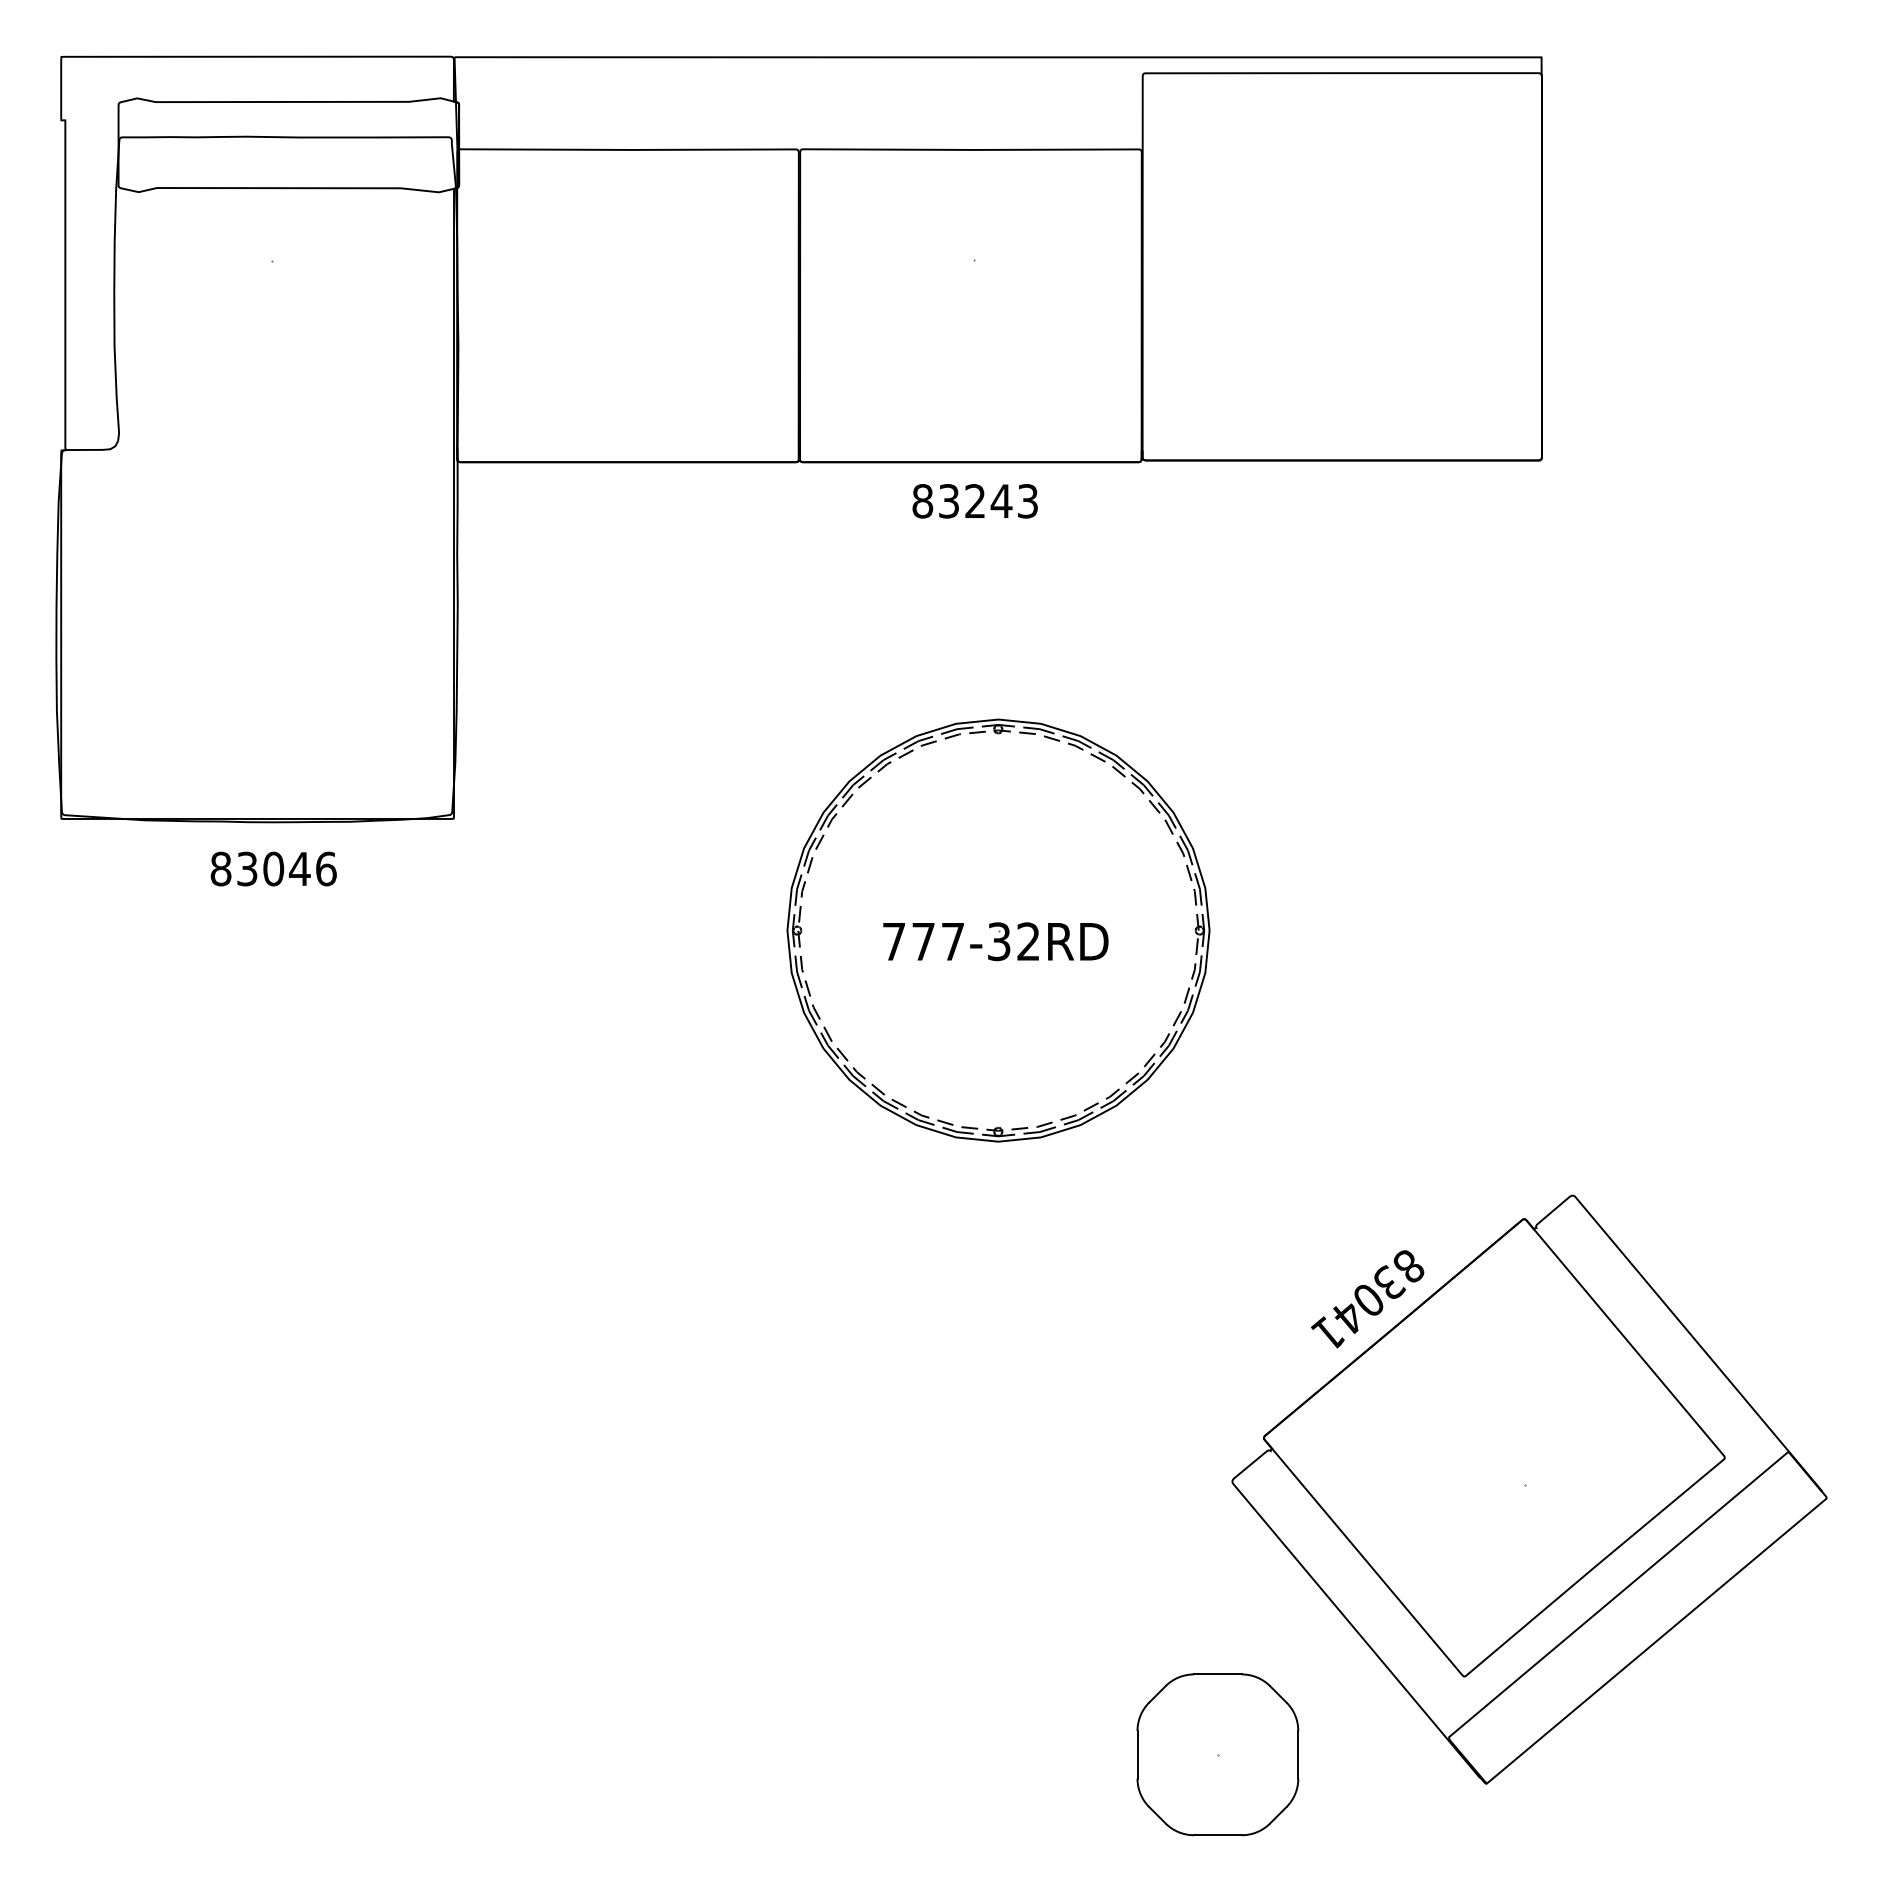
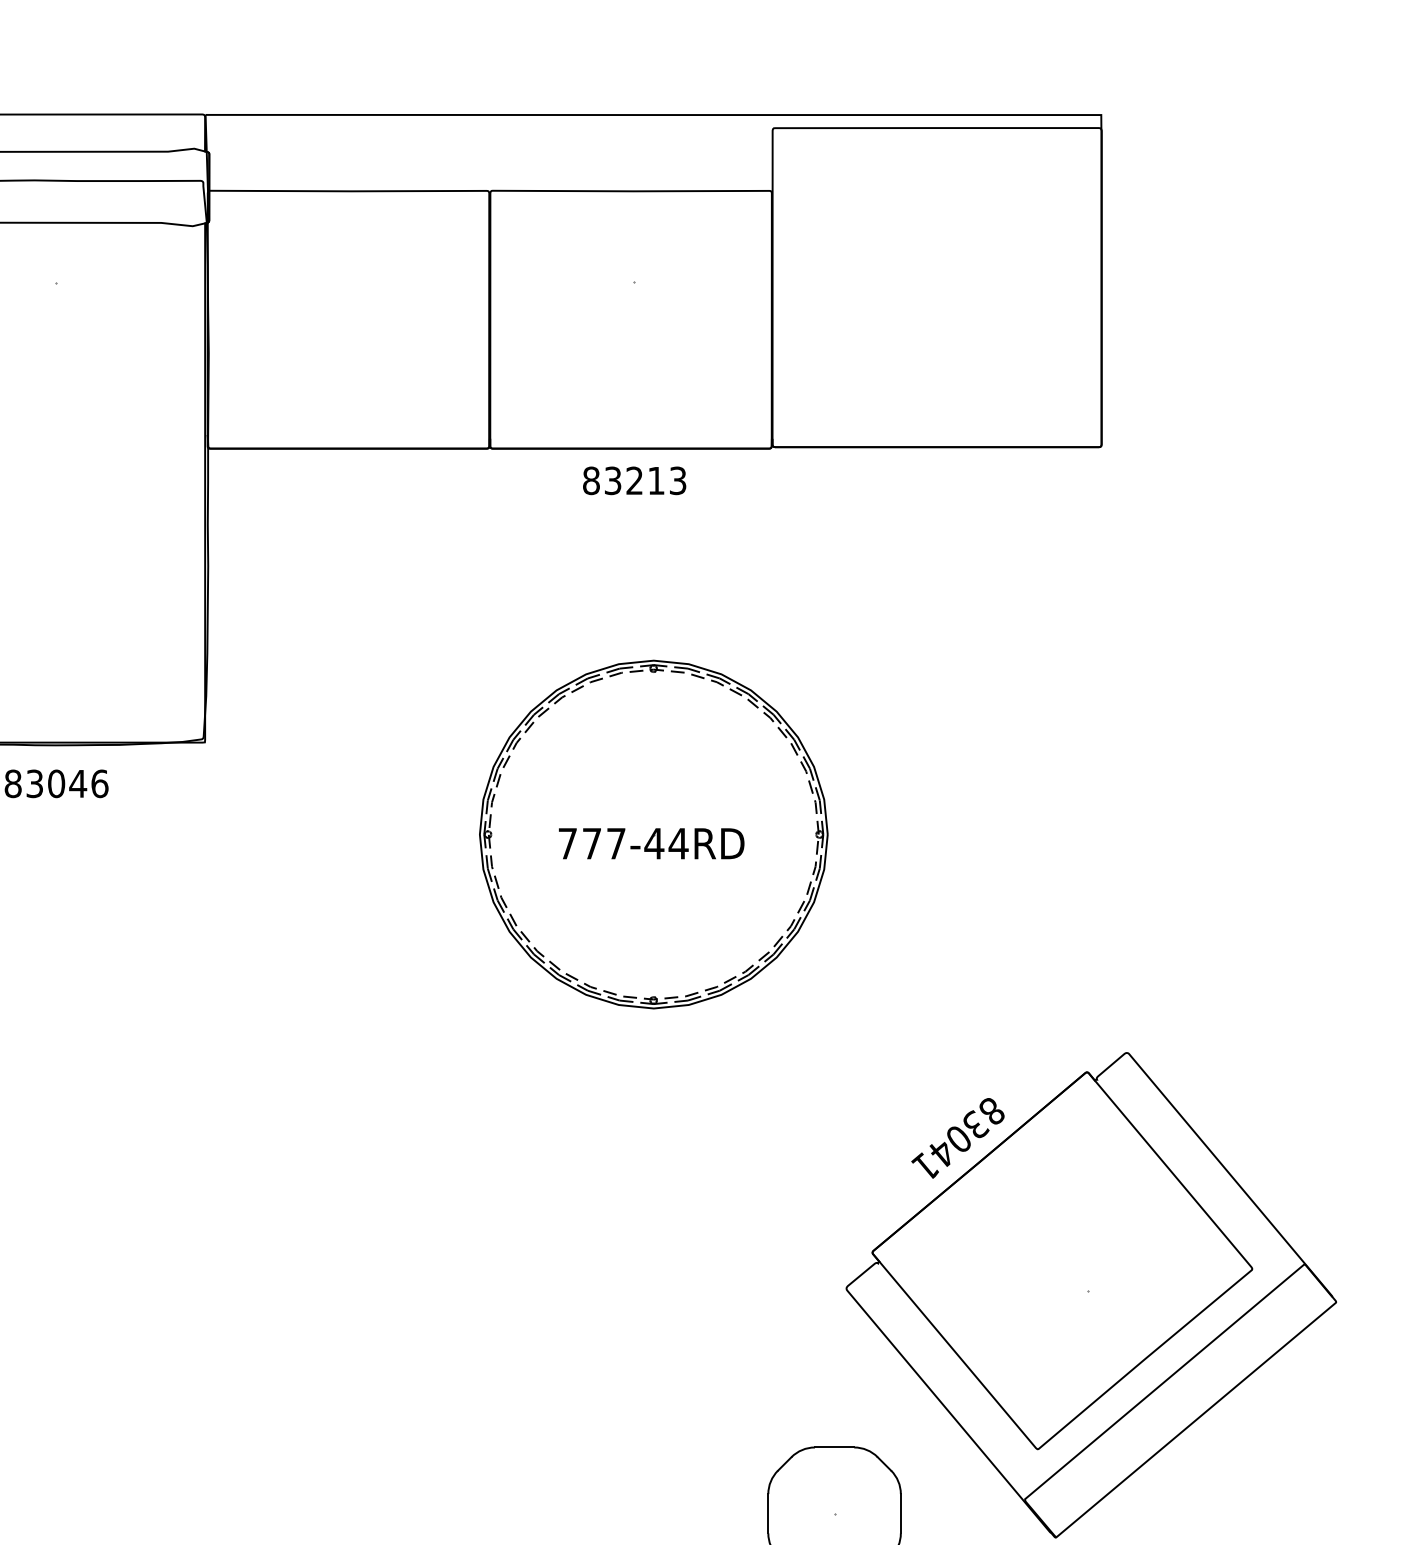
text: (1001, 500) -> (656, 480), 83243 -> 83213
text: (1013, 941) -> (666, 843), 777-32RD -> 777-44RD

